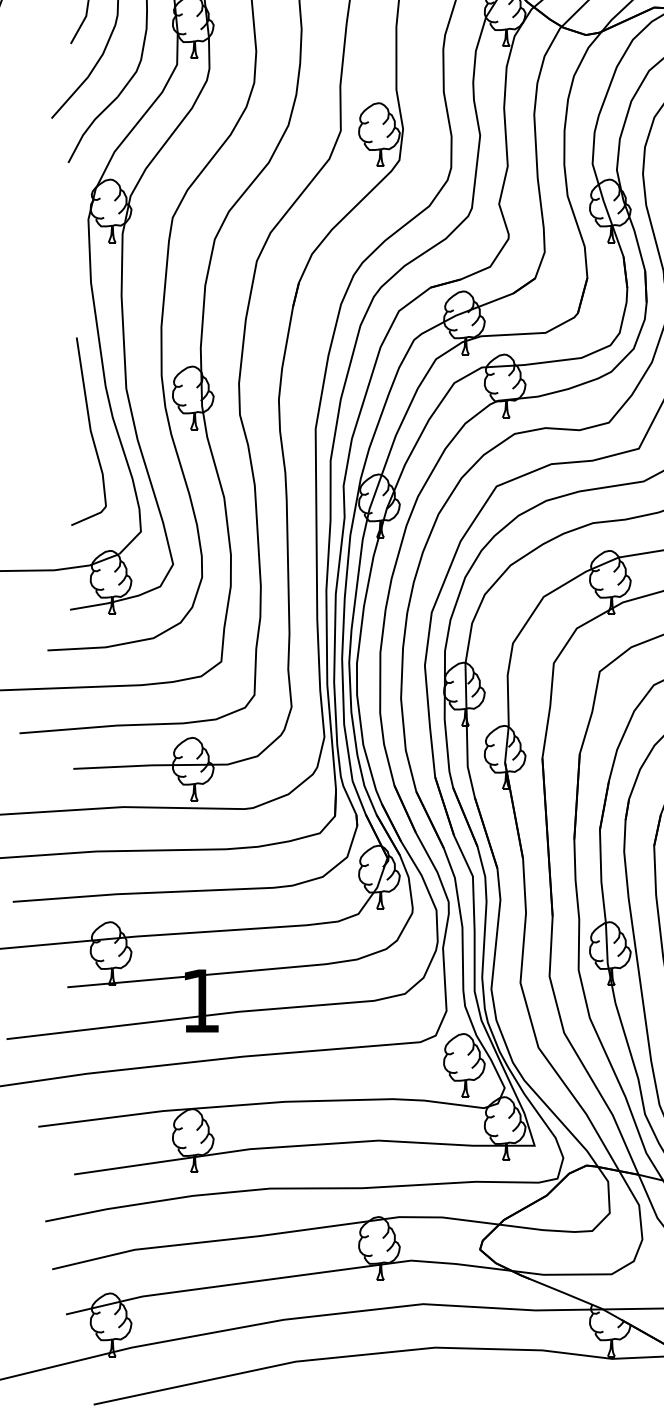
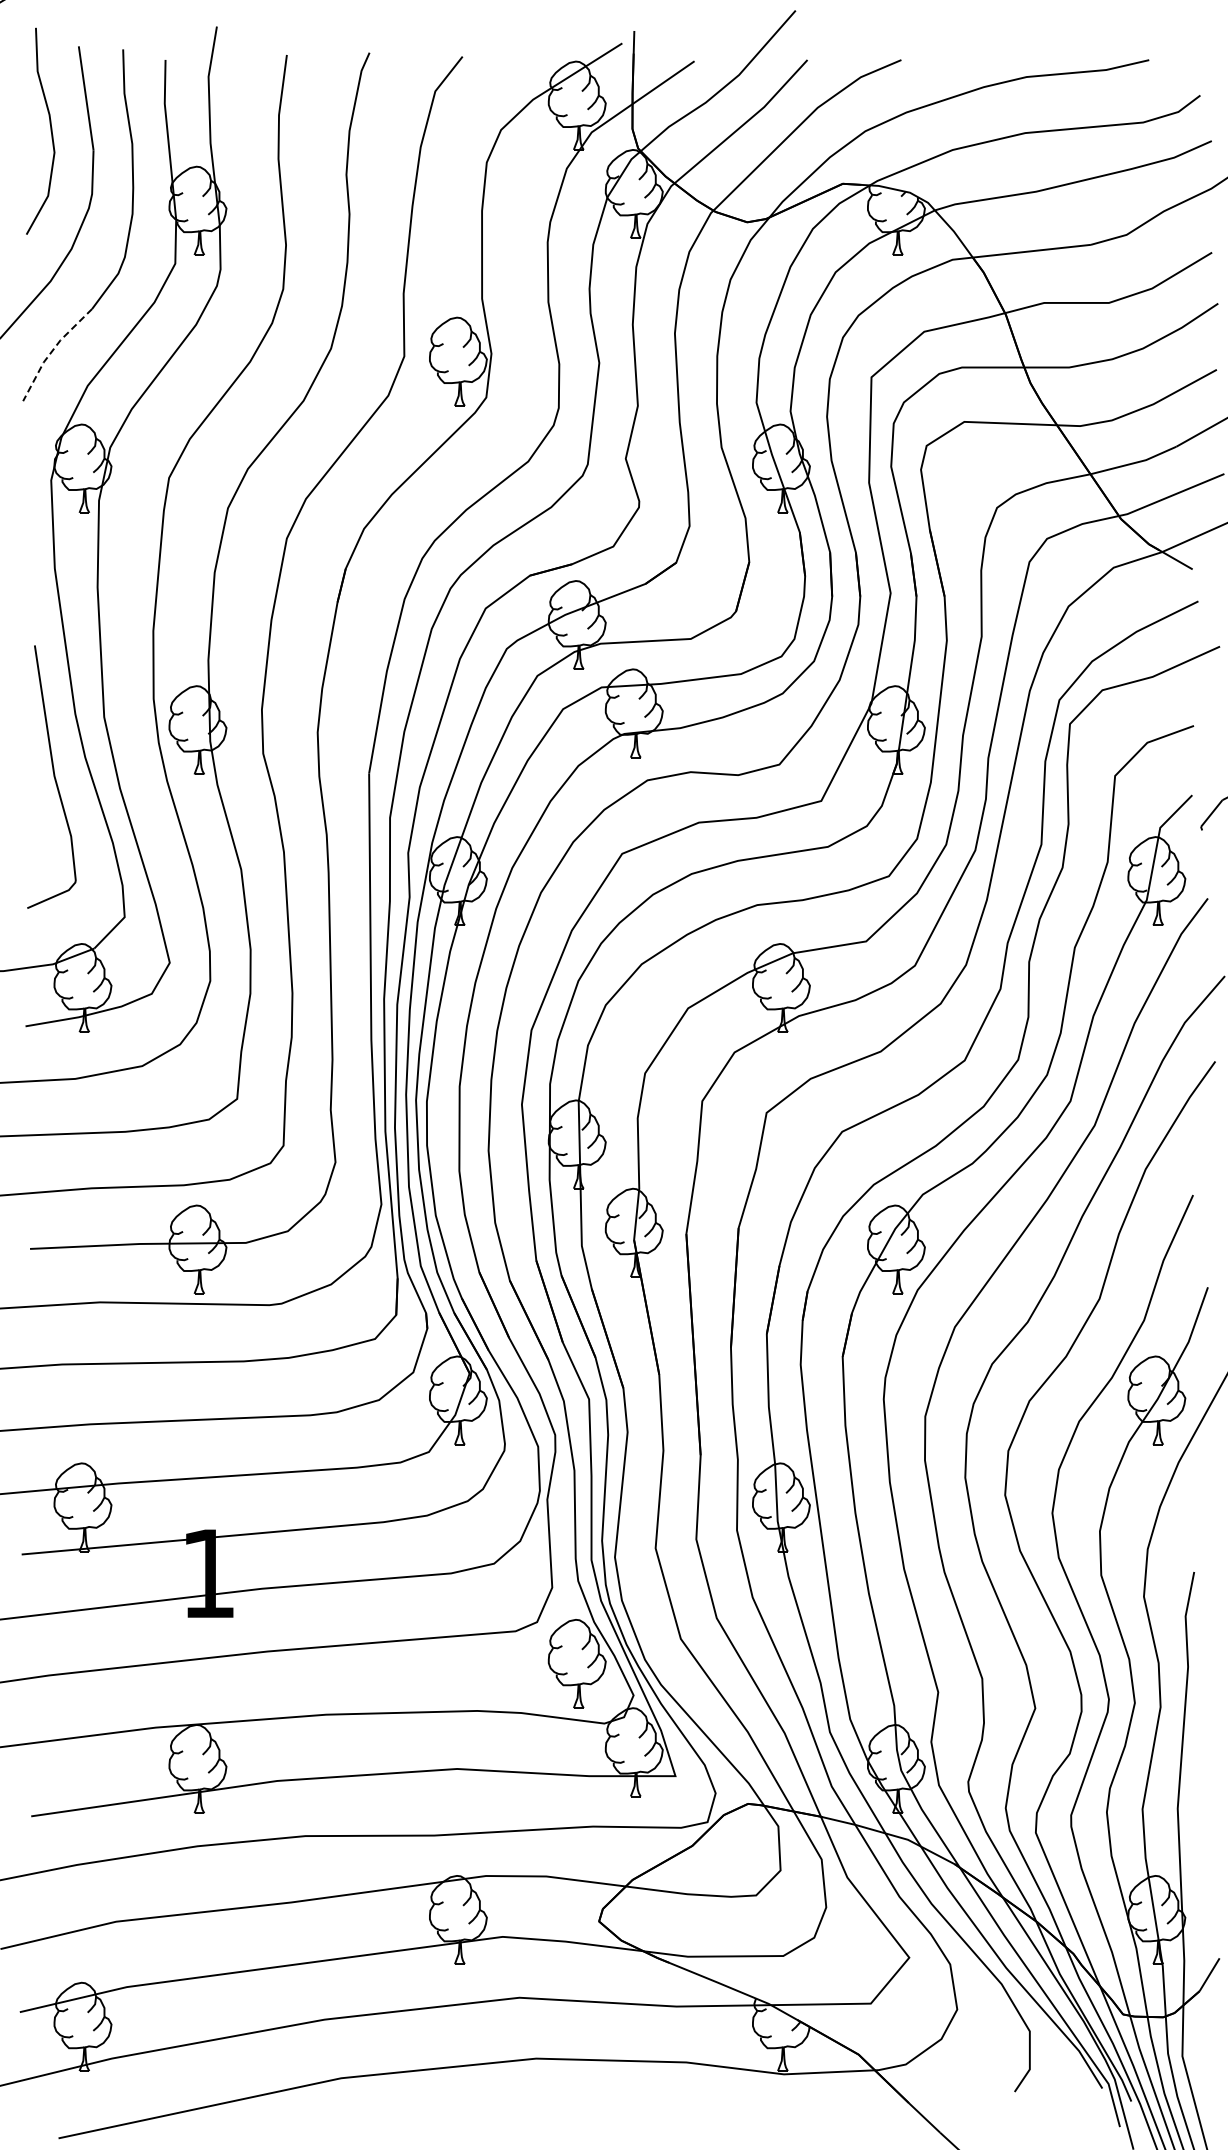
line: (89, 127) -> (52, 351), solid -> dashed

